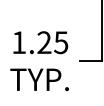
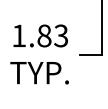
text: (52, 42) -> (52, 35), 1.25 -> 1.83

